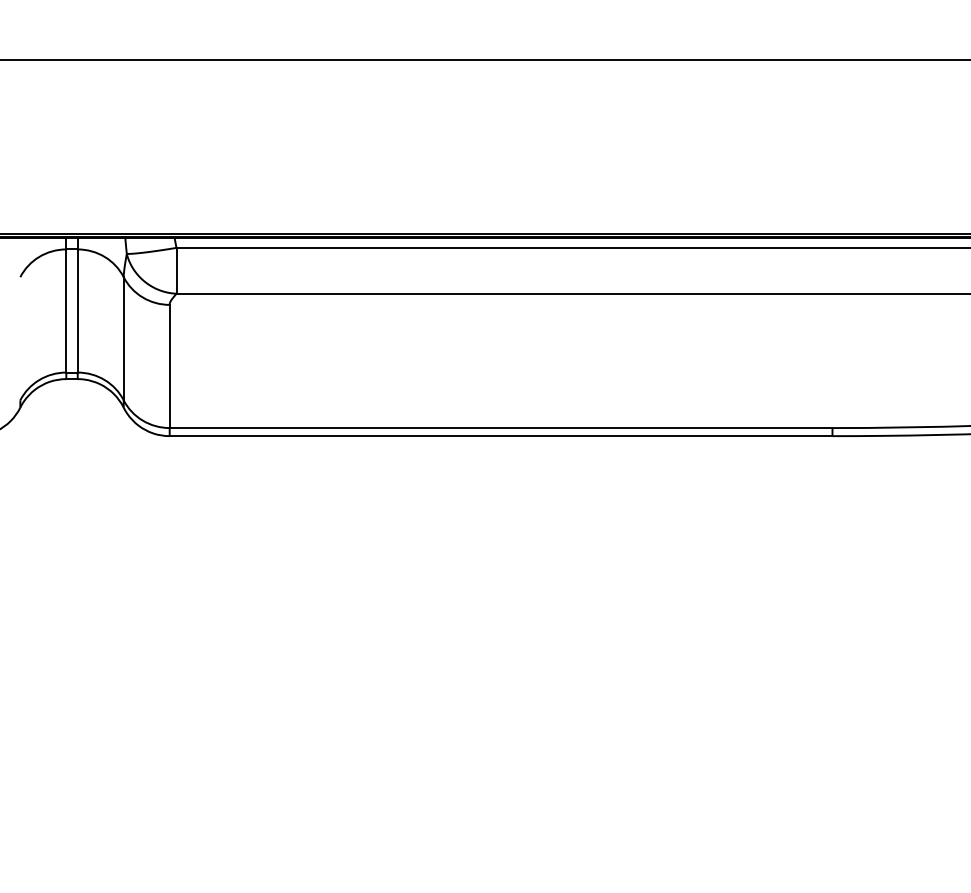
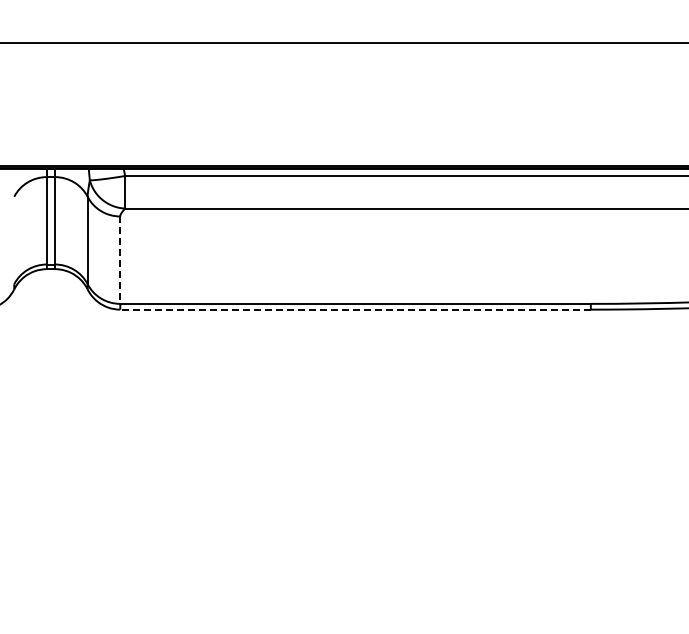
line: (169, 366) -> (120, 260), solid -> dashed
line: (500, 435) -> (355, 309), solid -> dashed

